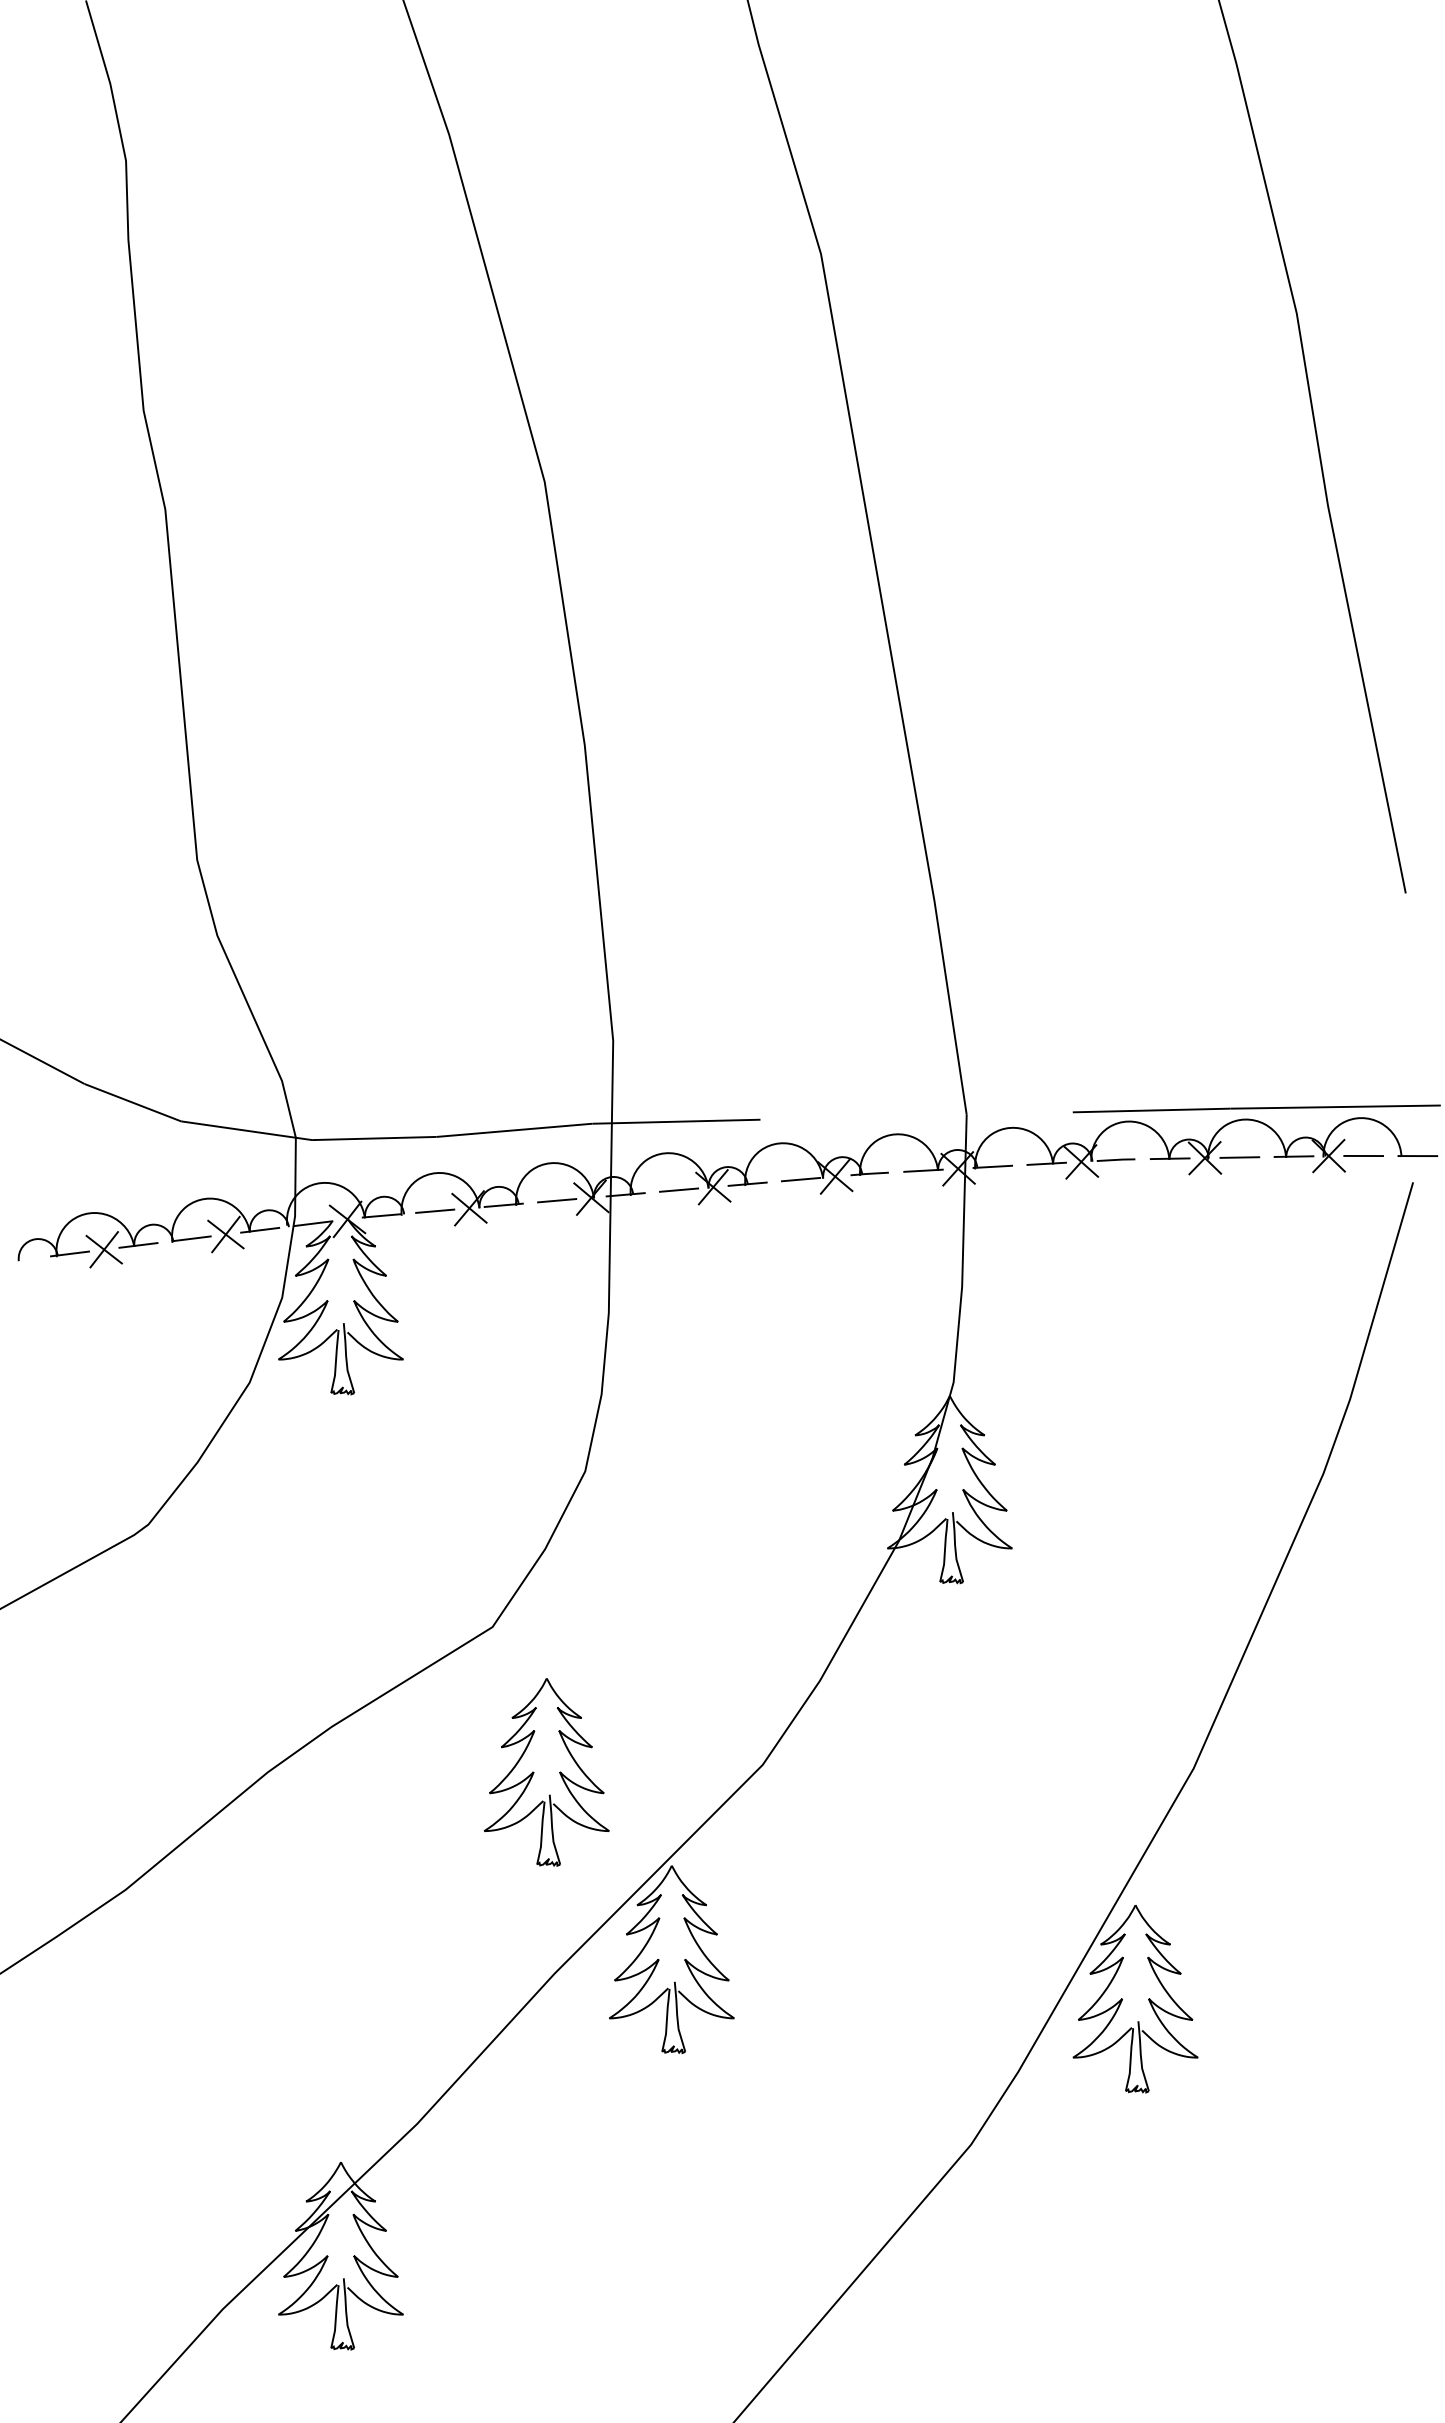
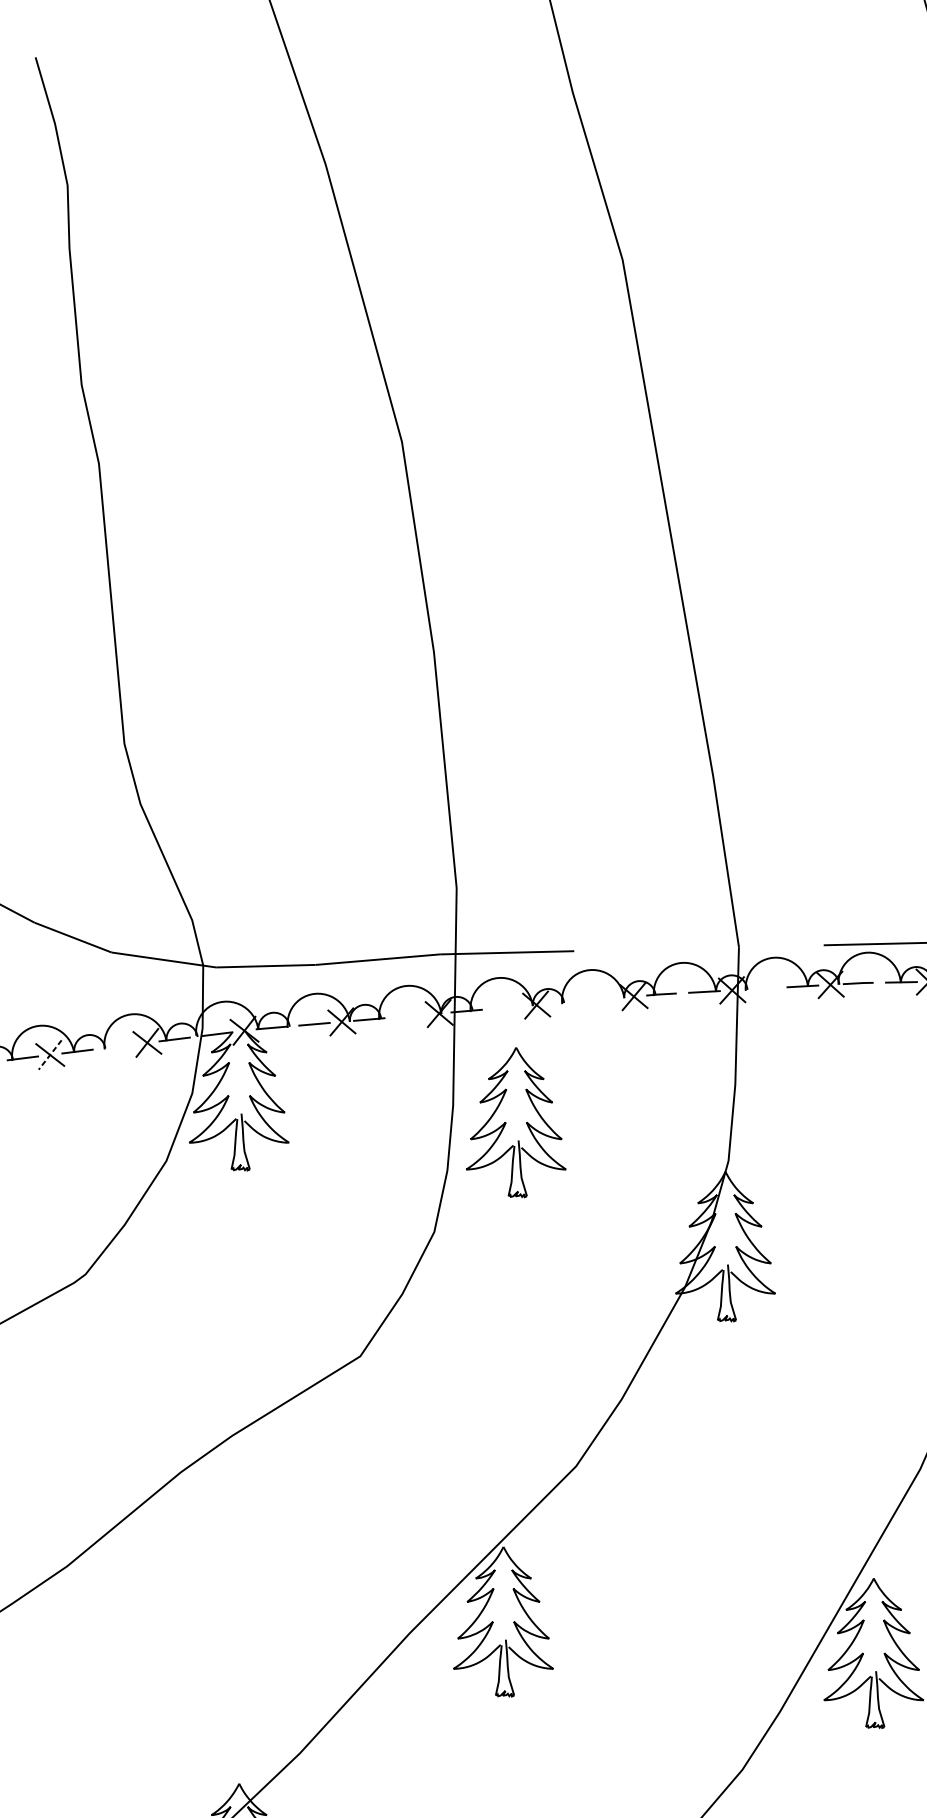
line: (992, 1166) -> (759, 988), removed
line: (800, 1179) -> (606, 998), removed
line: (747, 1183) -> (563, 1002), removed
line: (679, 1189) -> (509, 1006), removed
line: (557, 1200) -> (412, 1015), removed
line: (191, 1238) -> (119, 1046), removed
line: (103, 1250) -> (49, 1055), solid -> dashed
part: (534, 1772) -> (506, 1122), moved

